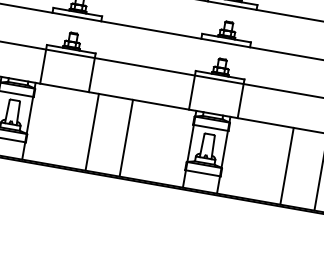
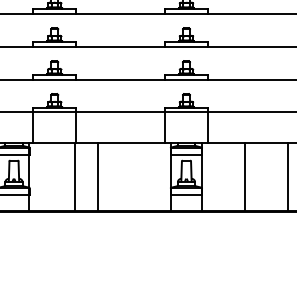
line: (92, 132) -> (75, 176), moved
line: (126, 138) -> (98, 176), moved
line: (286, 166) -> (244, 176), moved

